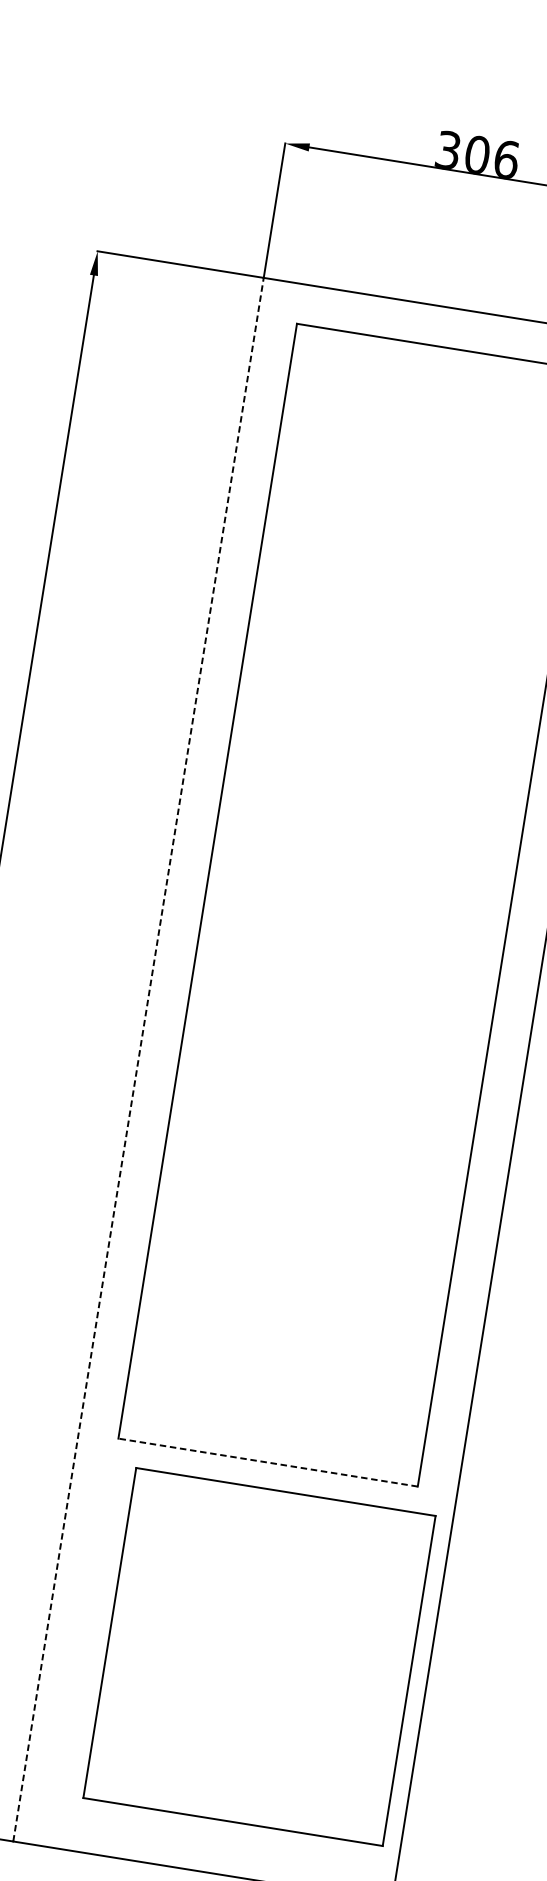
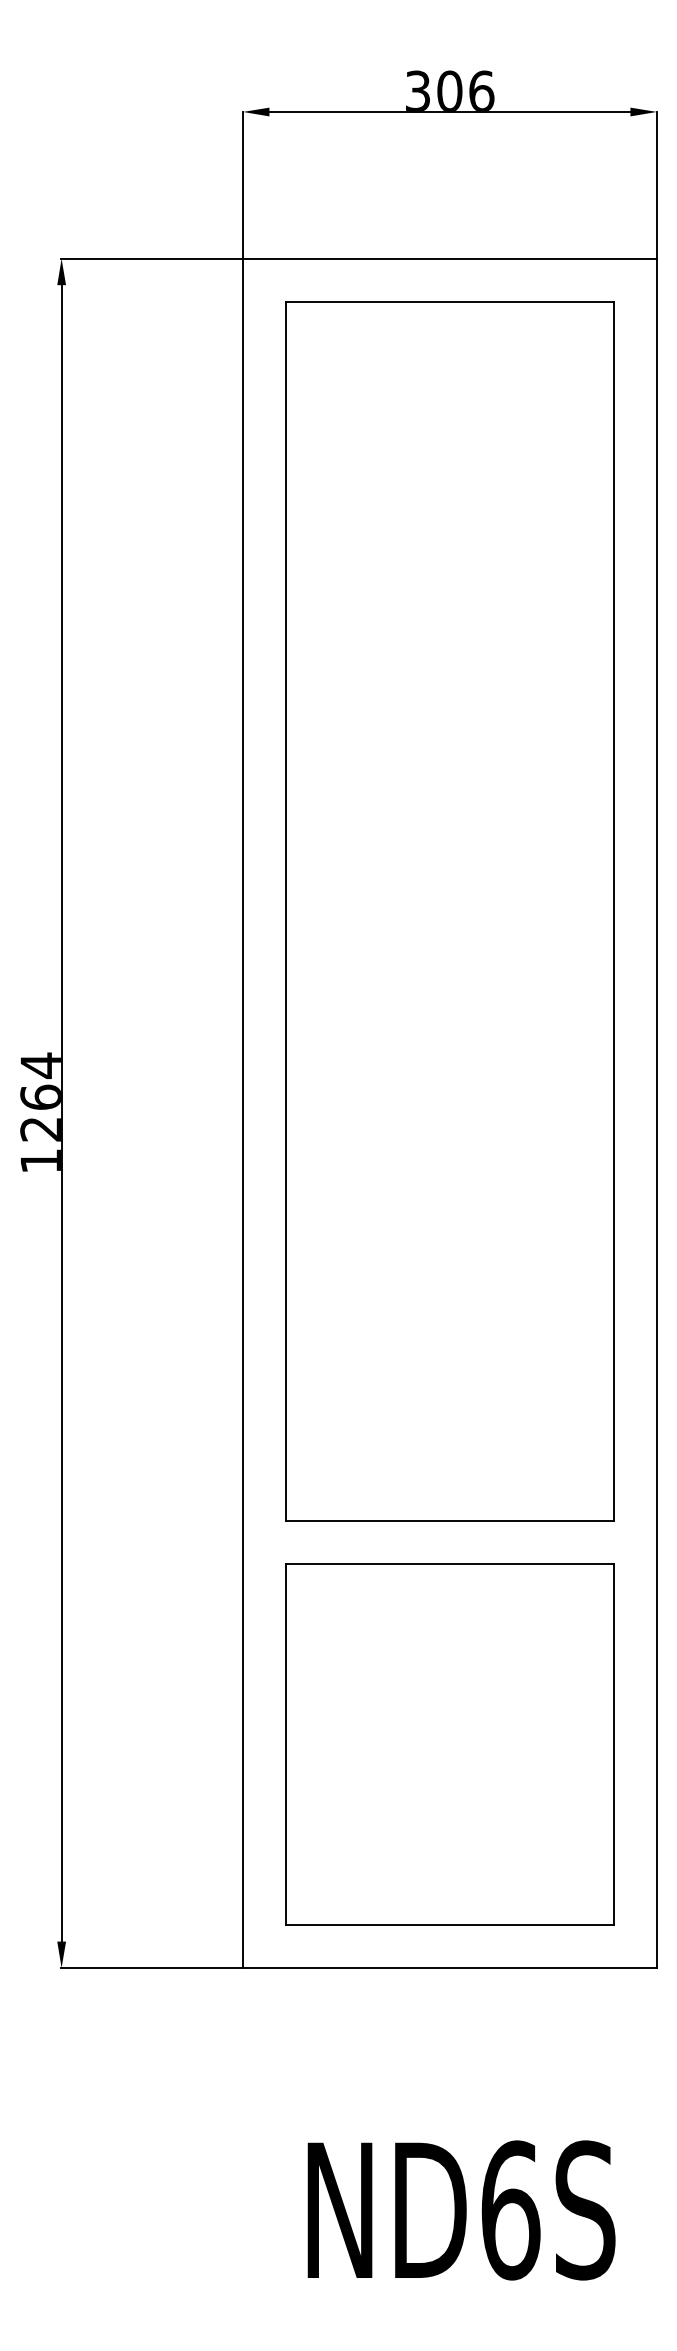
line: (138, 1059) -> (243, 1113), dashed -> solid
line: (267, 1462) -> (449, 1520), dashed -> solid
part: (259, 1657) -> (449, 1744), moved

